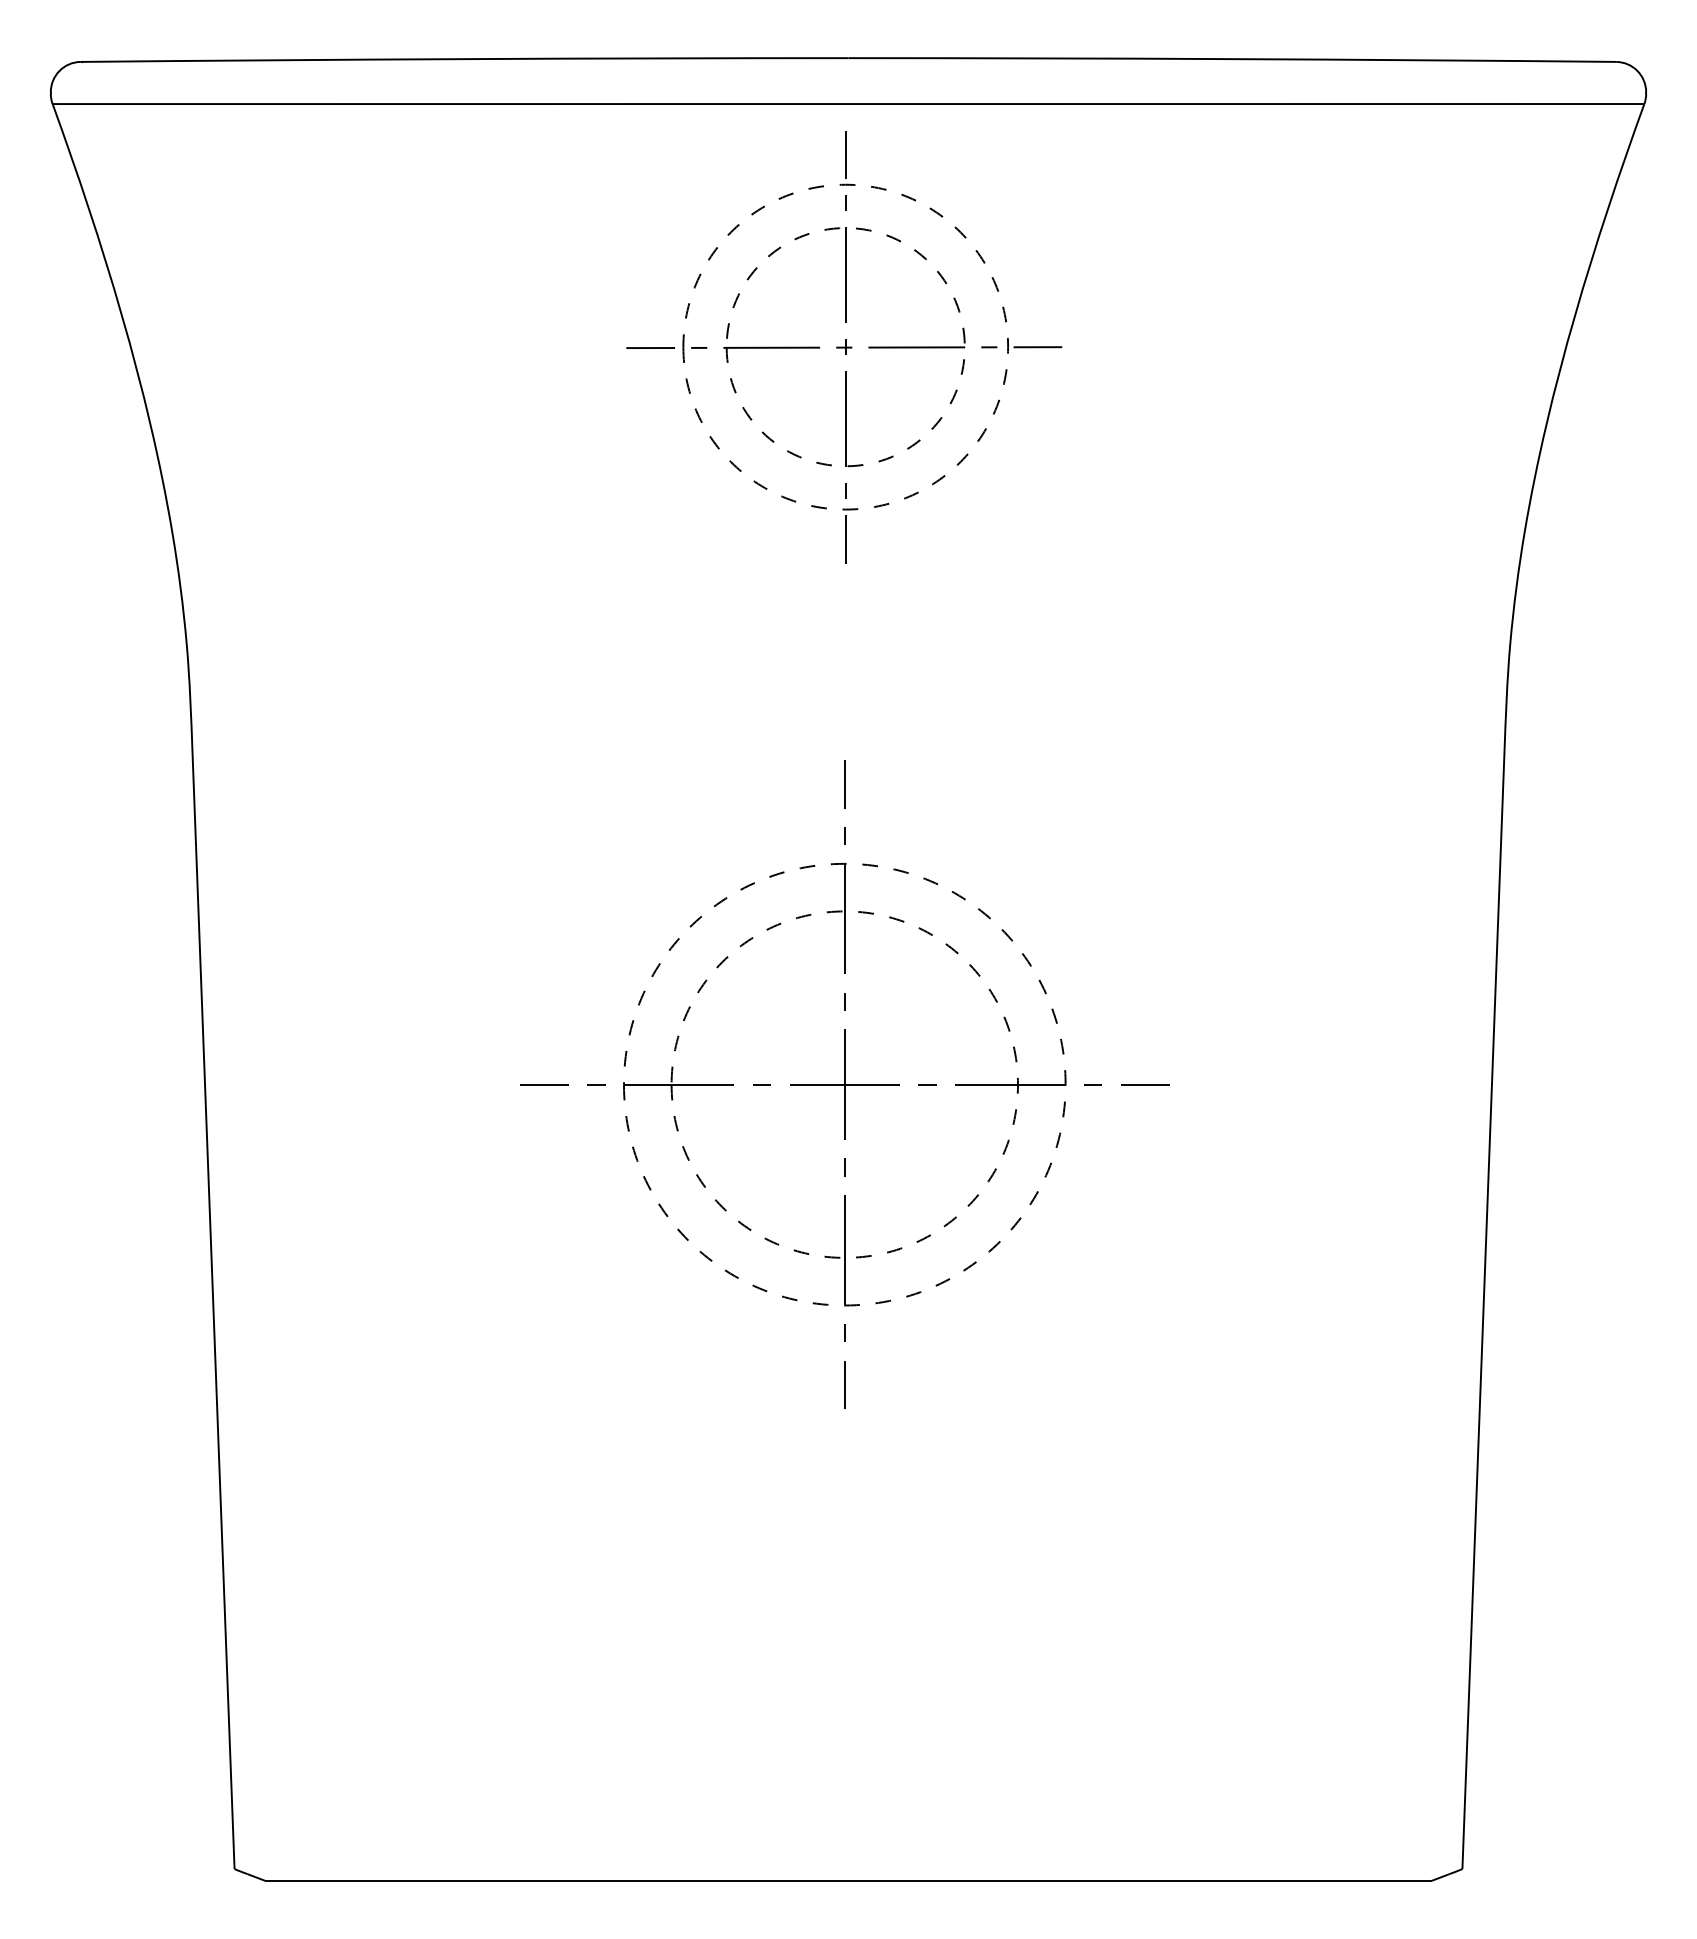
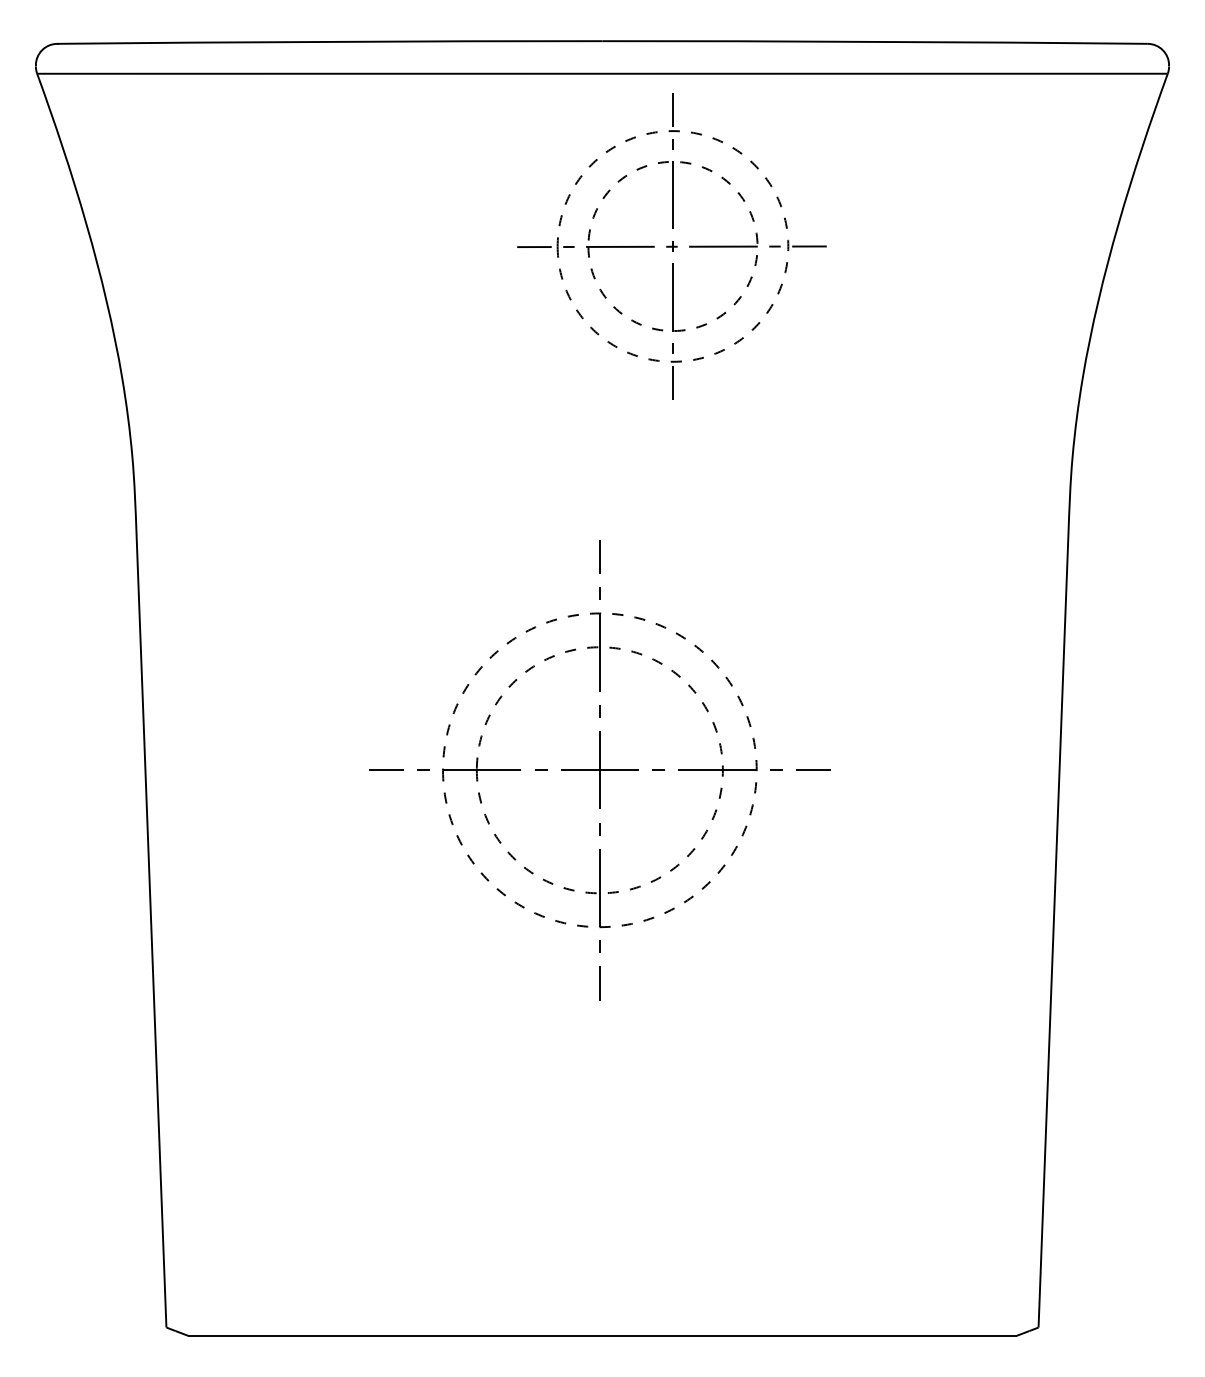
part: (844, 347) -> (672, 246), moved

